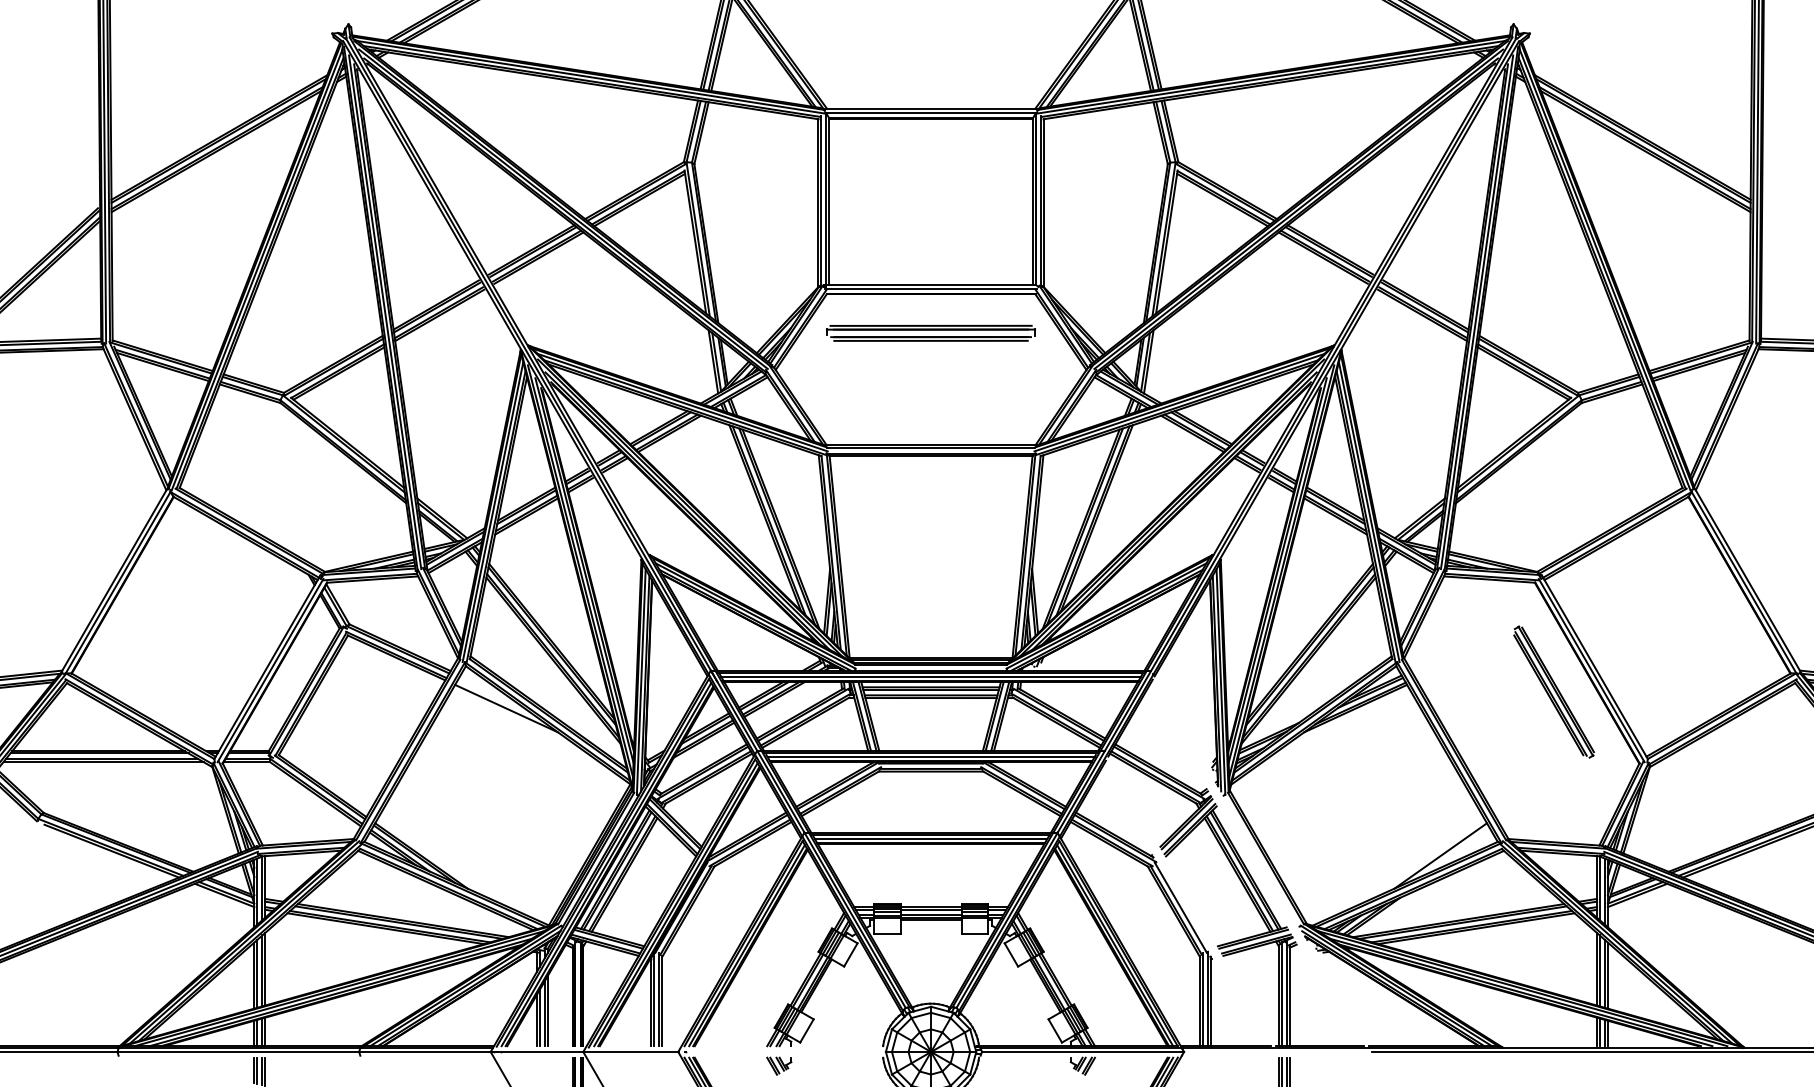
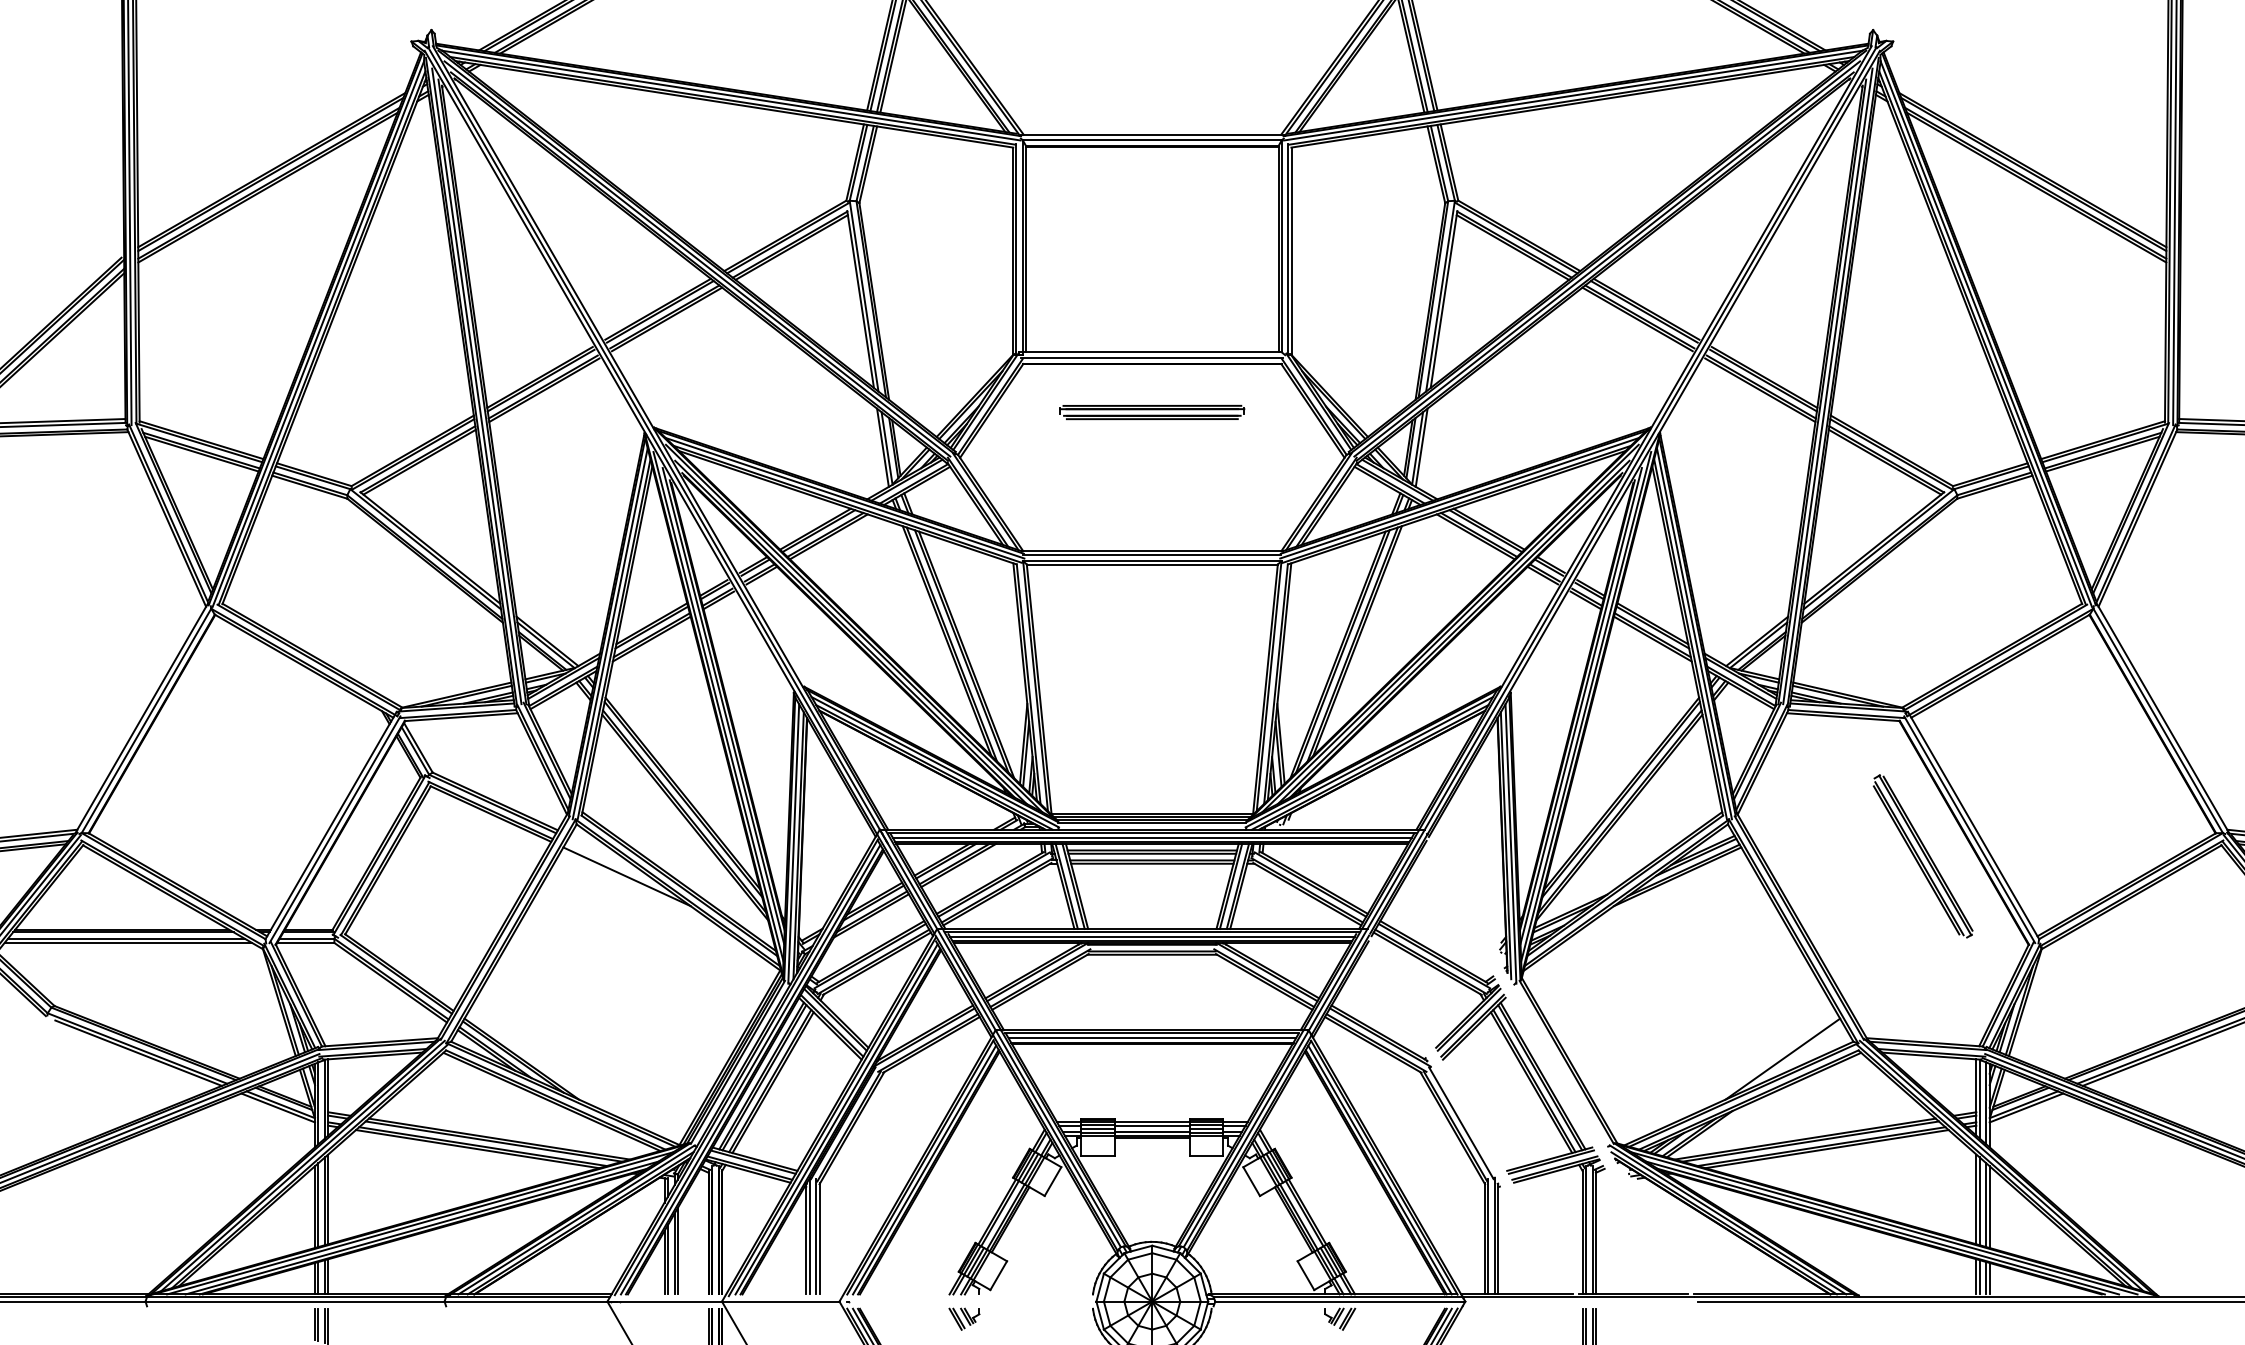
part: (931, 333) -> (1152, 412), size x0.71

